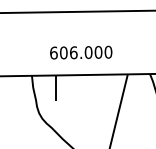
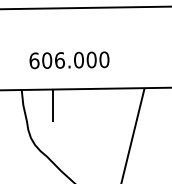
text: (81, 52) -> (69, 60), moved

